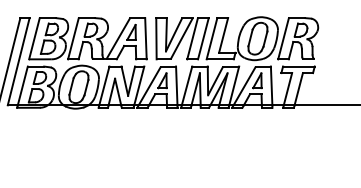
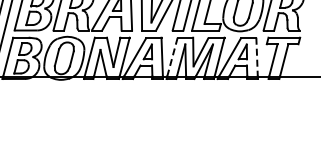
line: (187, 85) -> (172, 56), solid -> dashed
line: (271, 86) -> (256, 57), solid -> dashed

